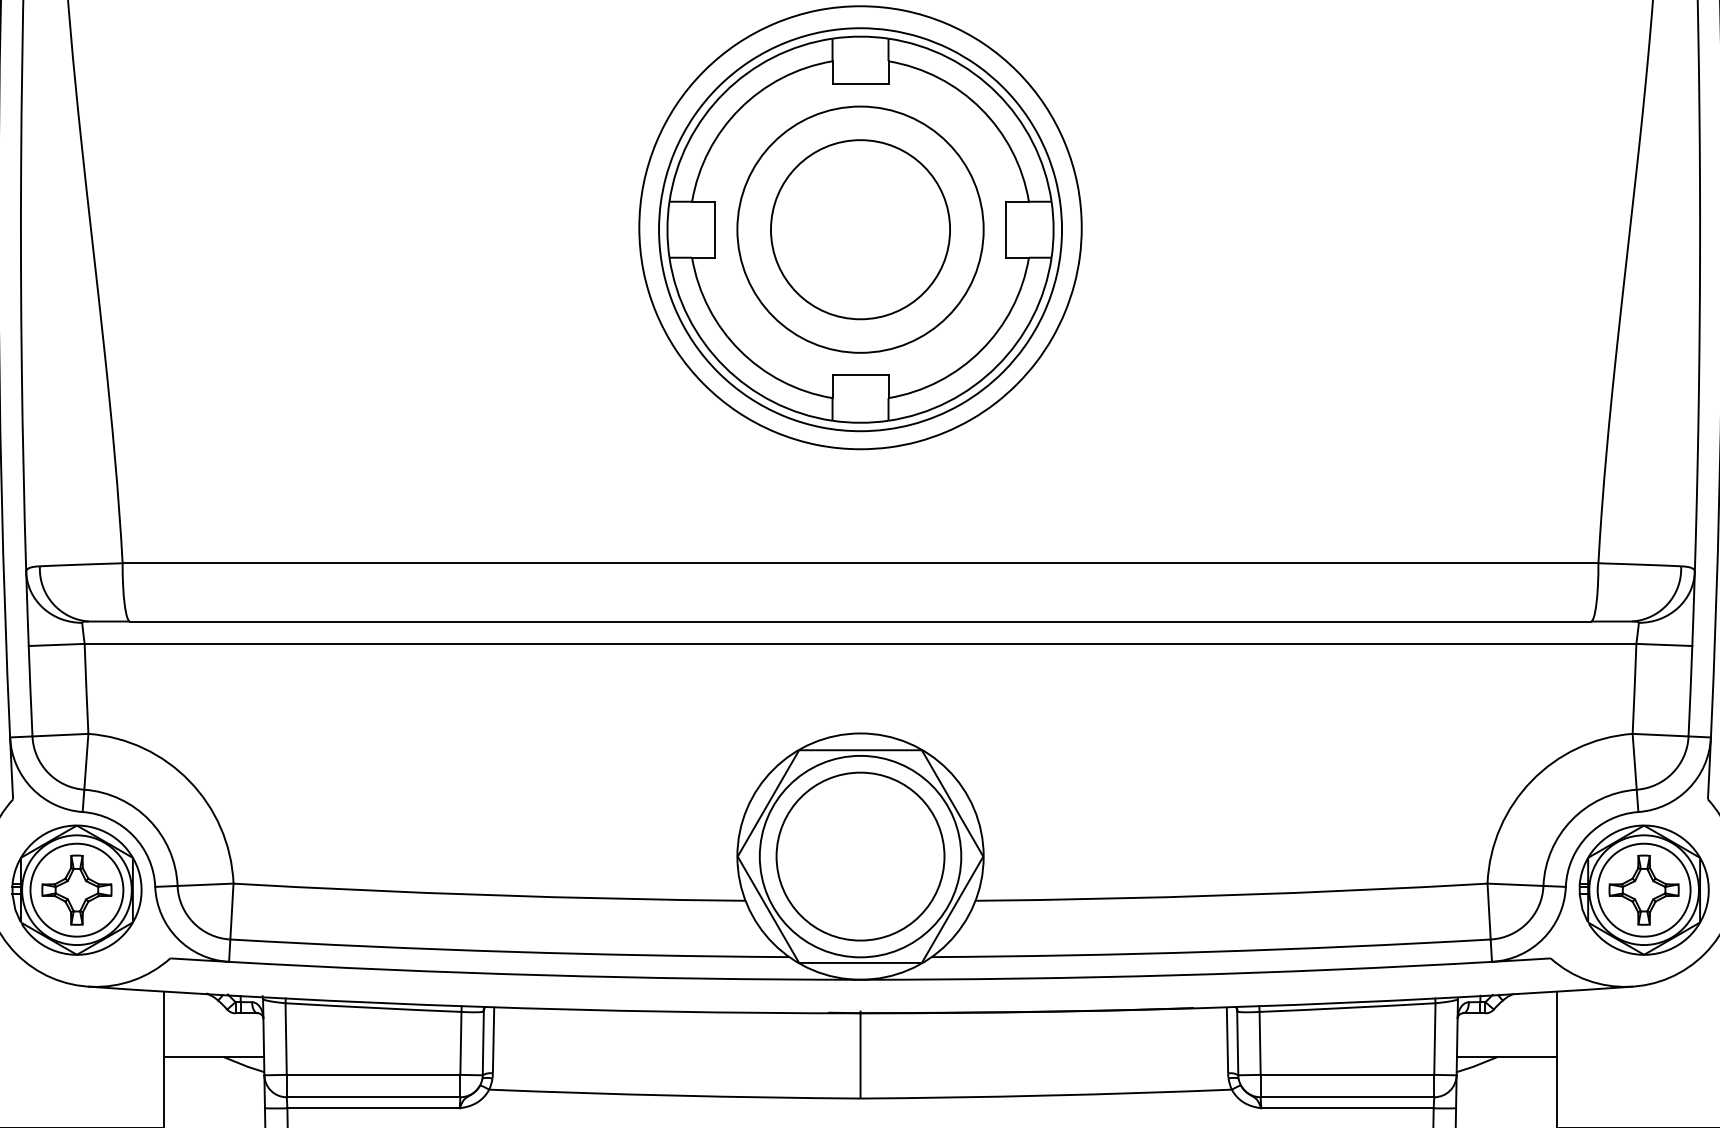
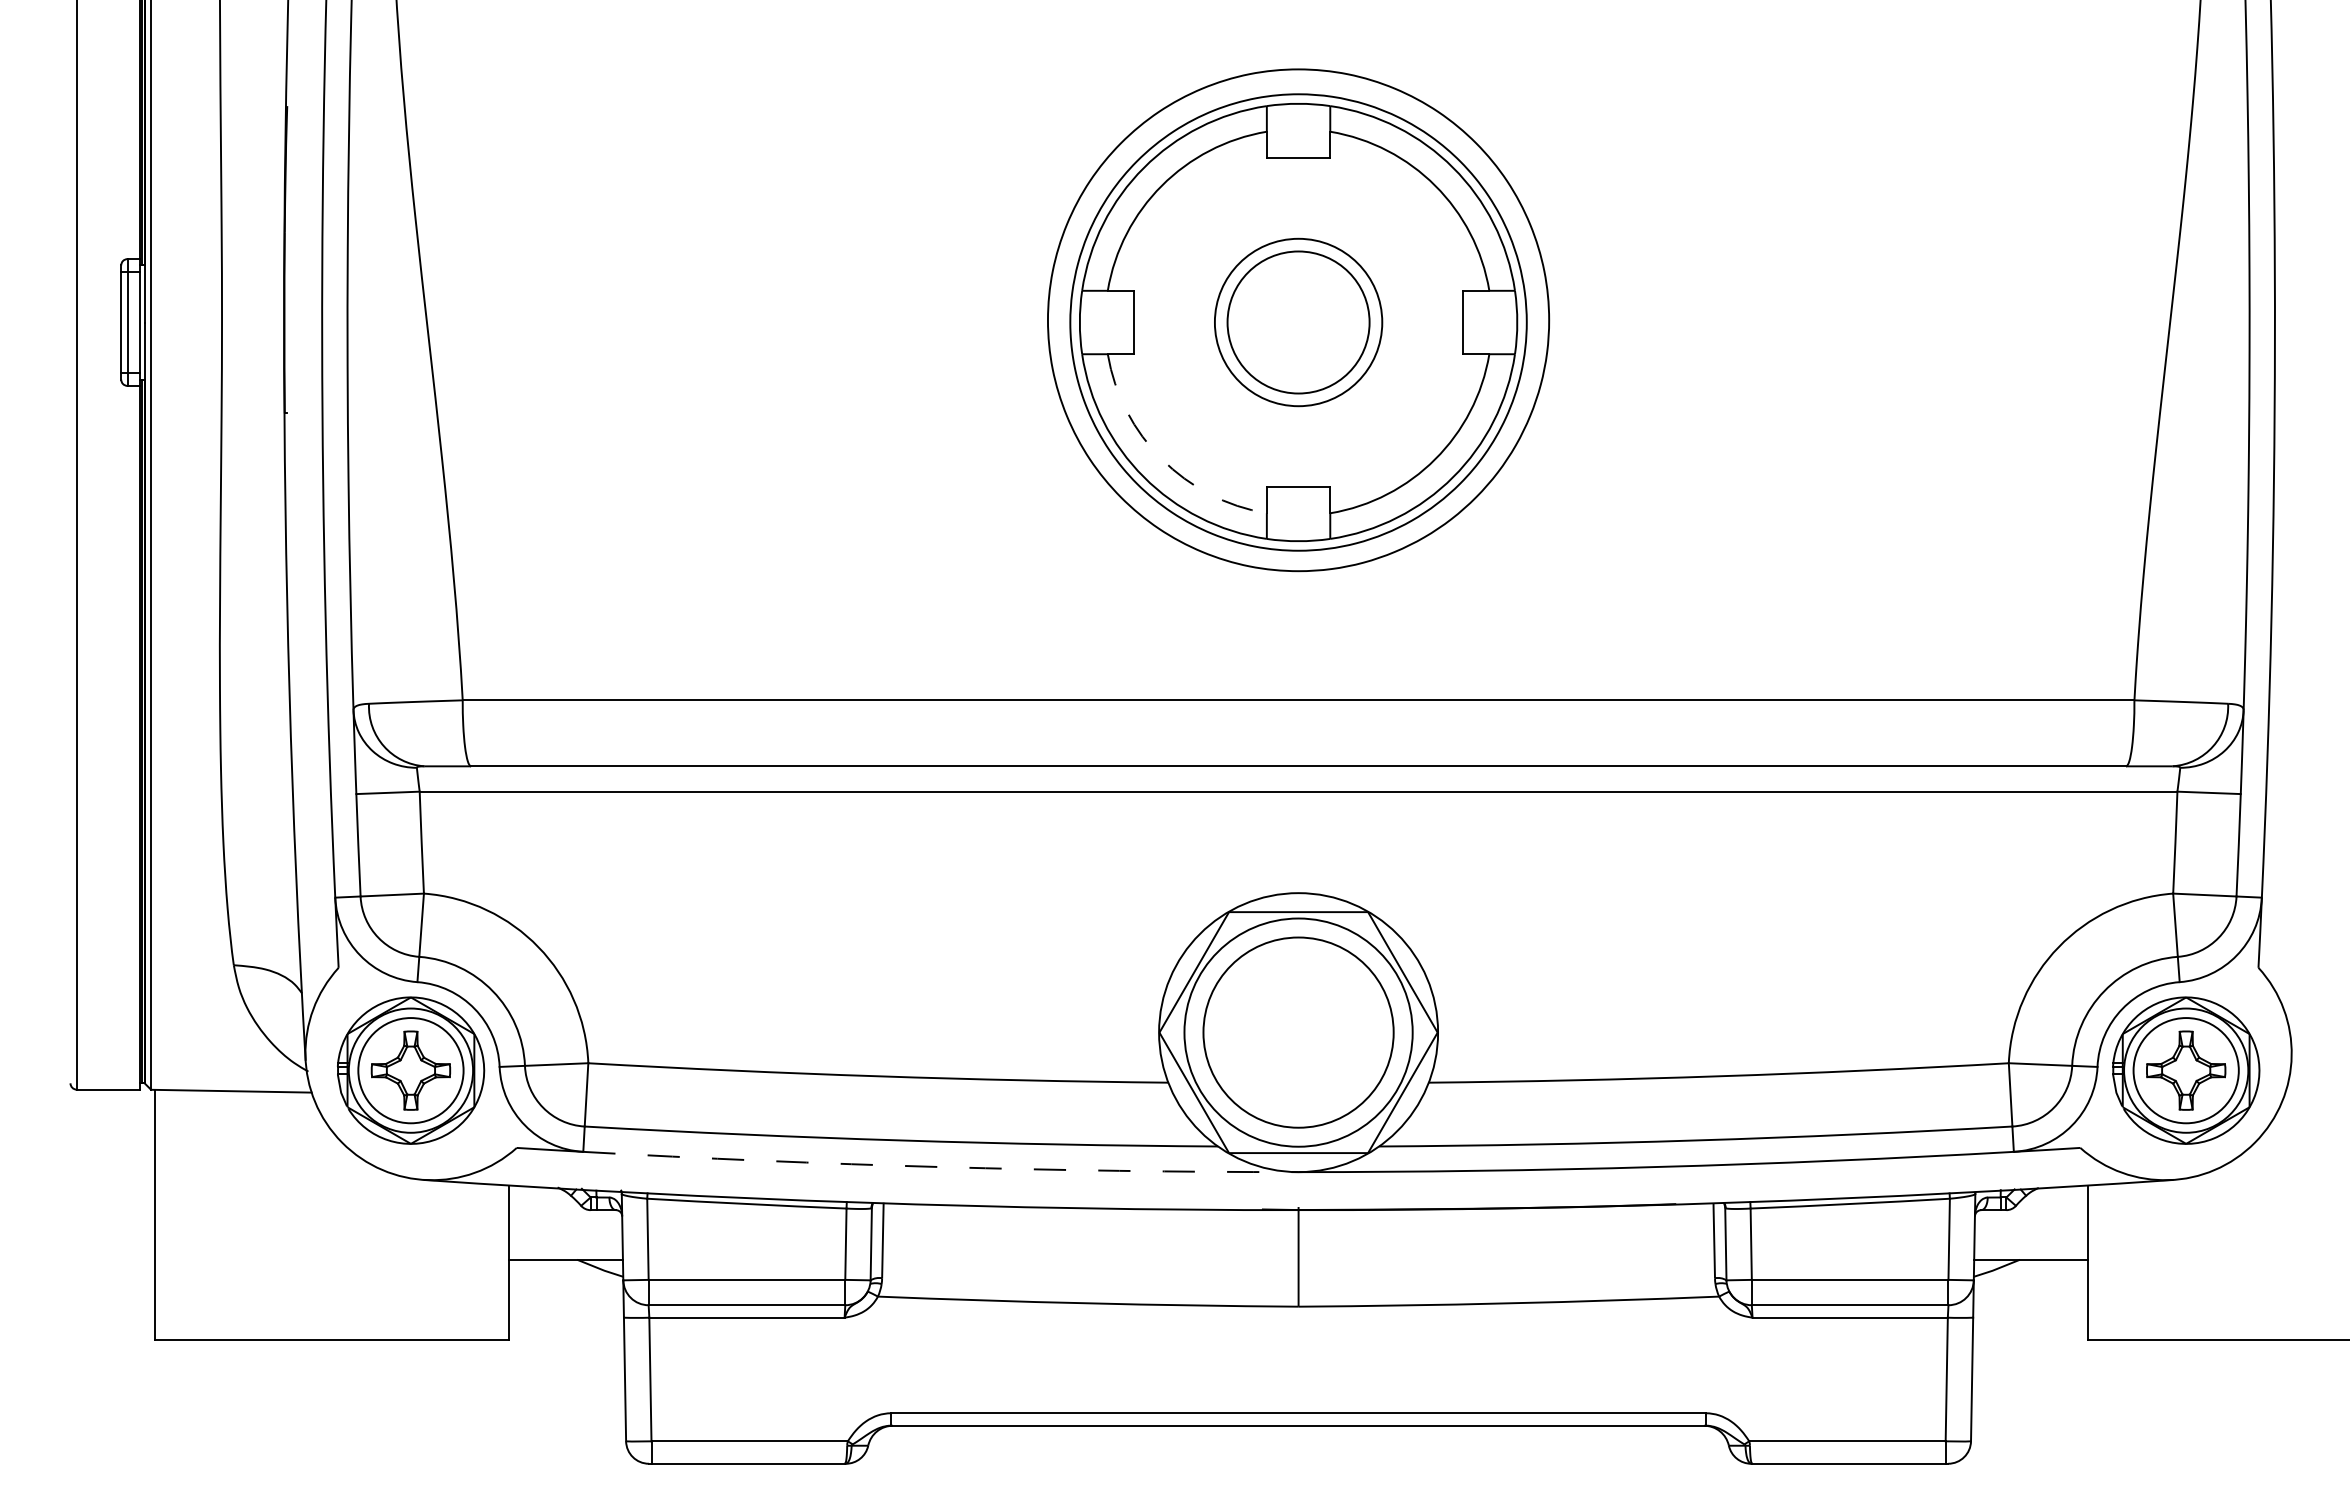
circle: (860, 229) -> (1298, 322), size x0.6
circle: (860, 229) -> (1298, 322), size x0.7
arc: (739, 350) -> (1161, 459), solid -> dashed
arc: (544, 975) -> (940, 1167), solid -> dashed

